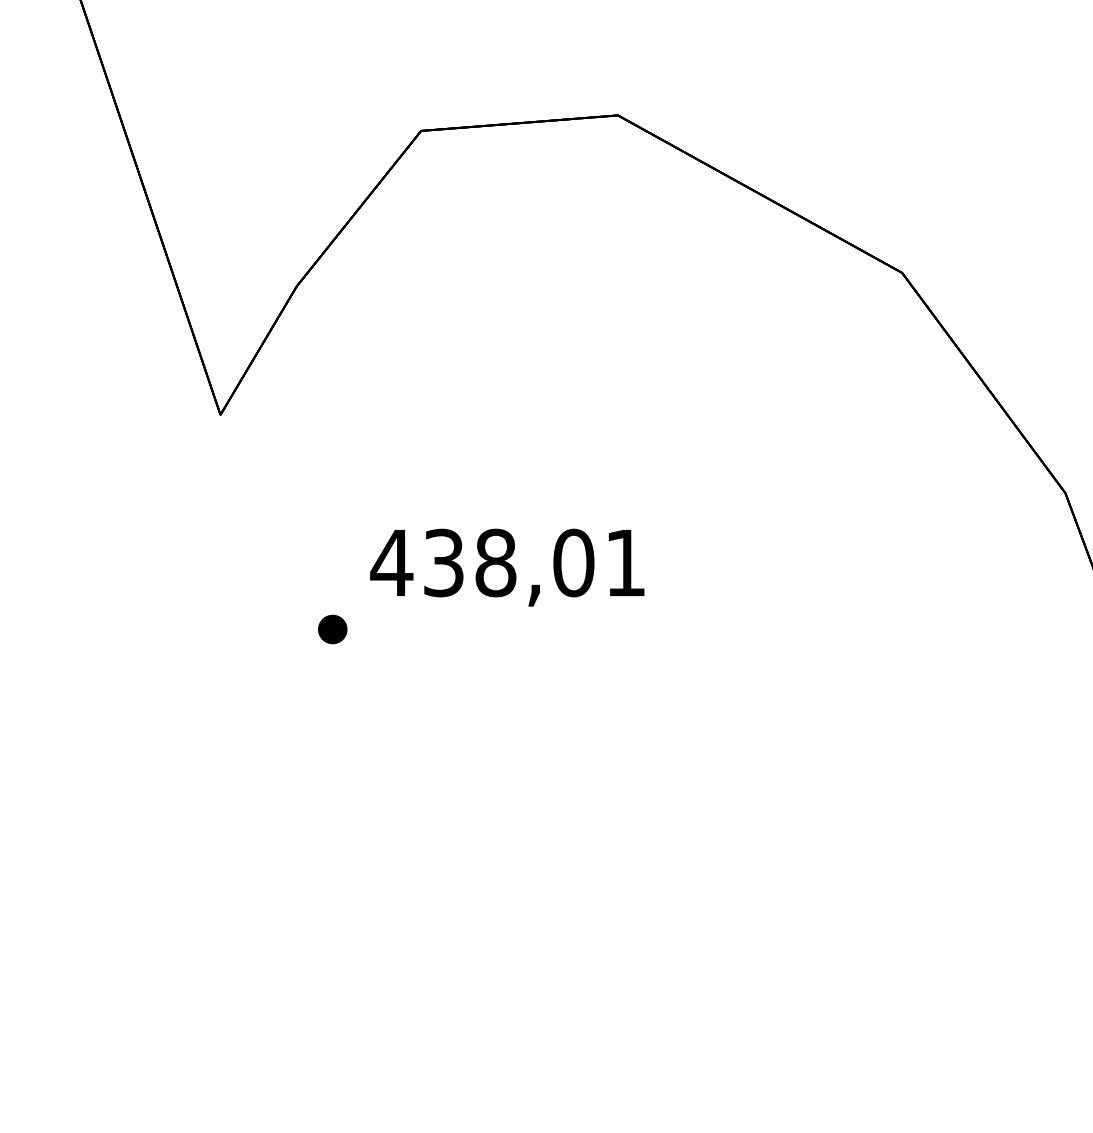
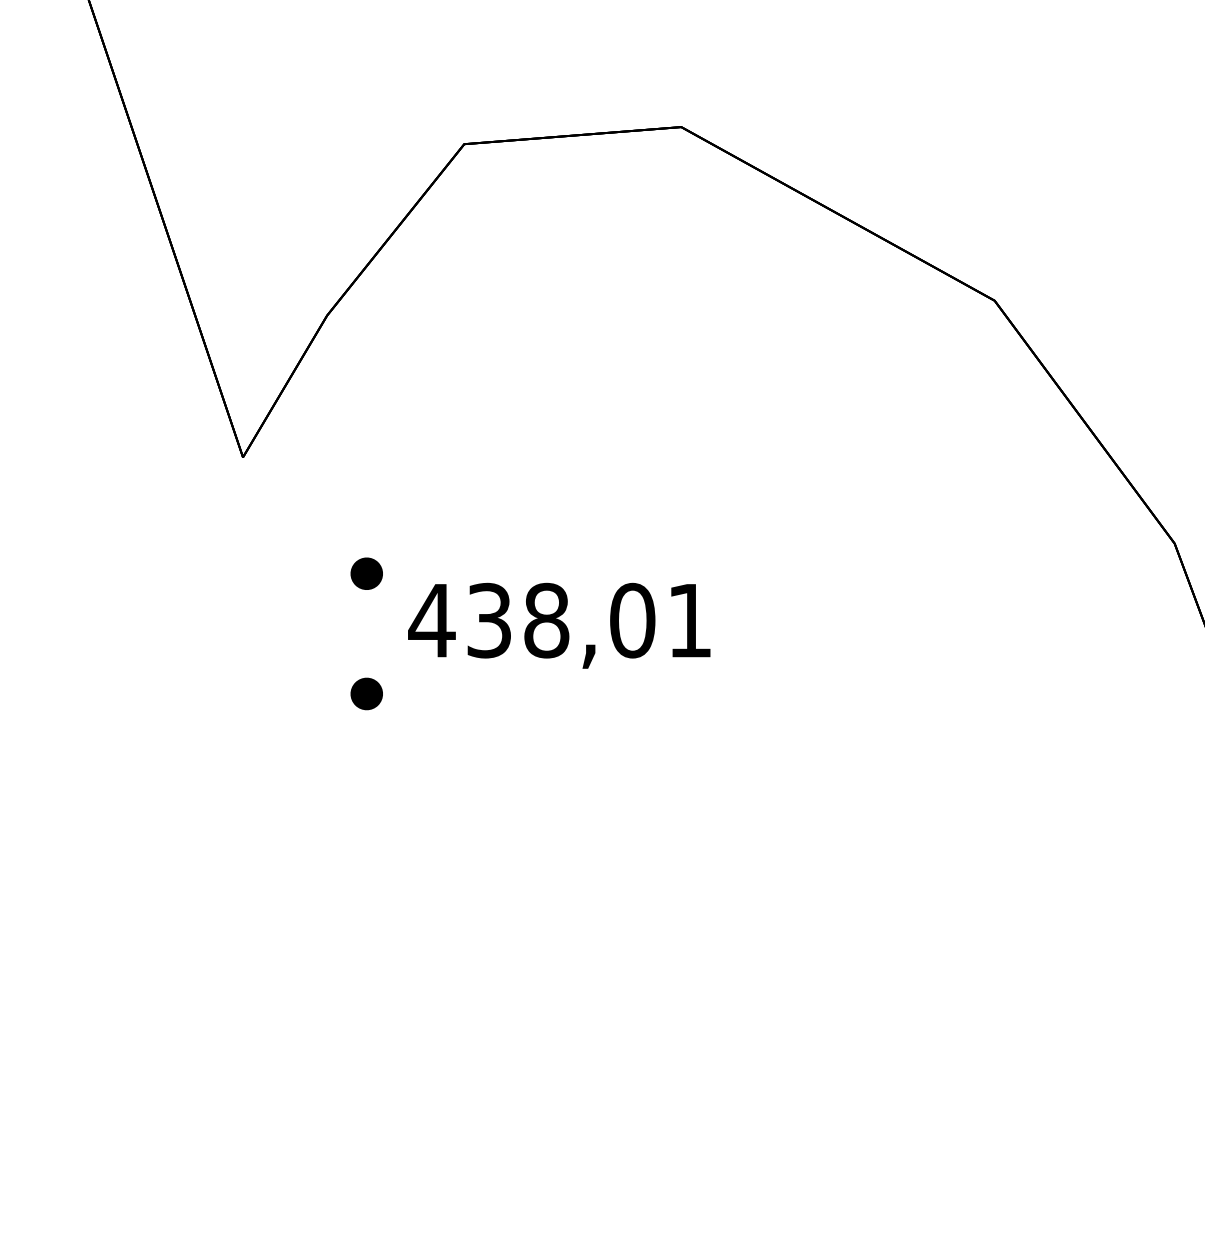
part: (332, 520) -> (366, 573), added

